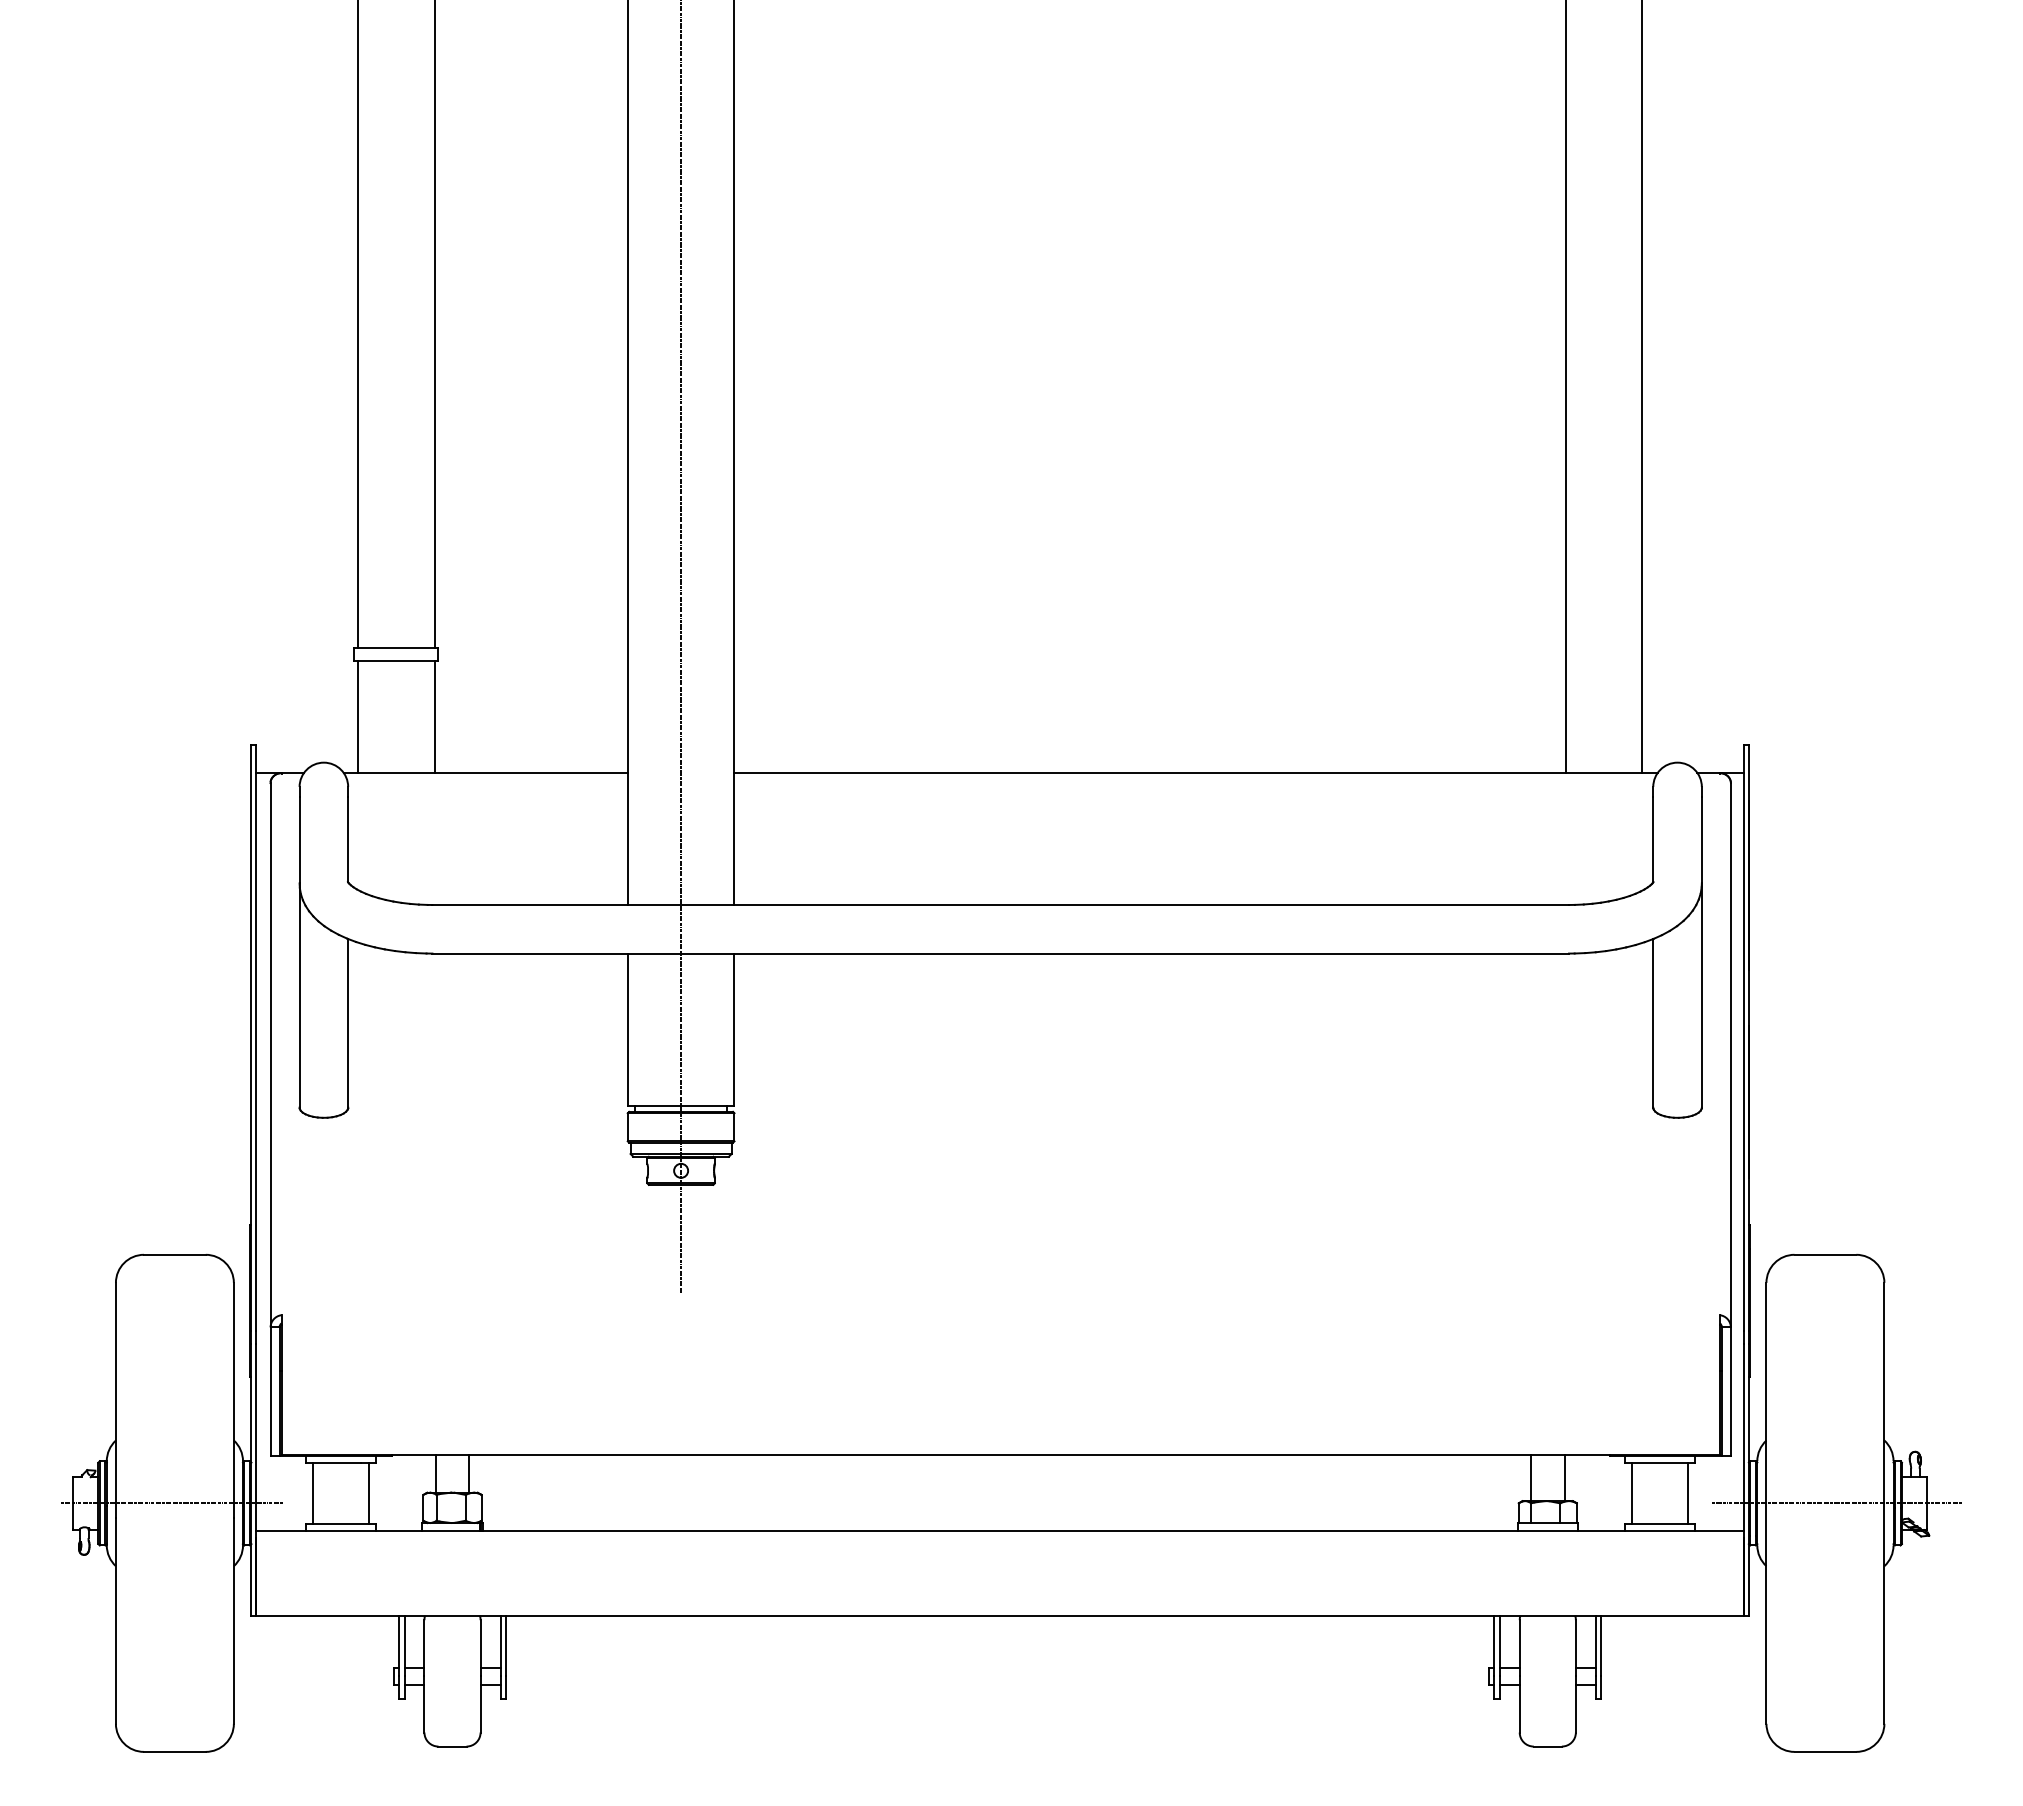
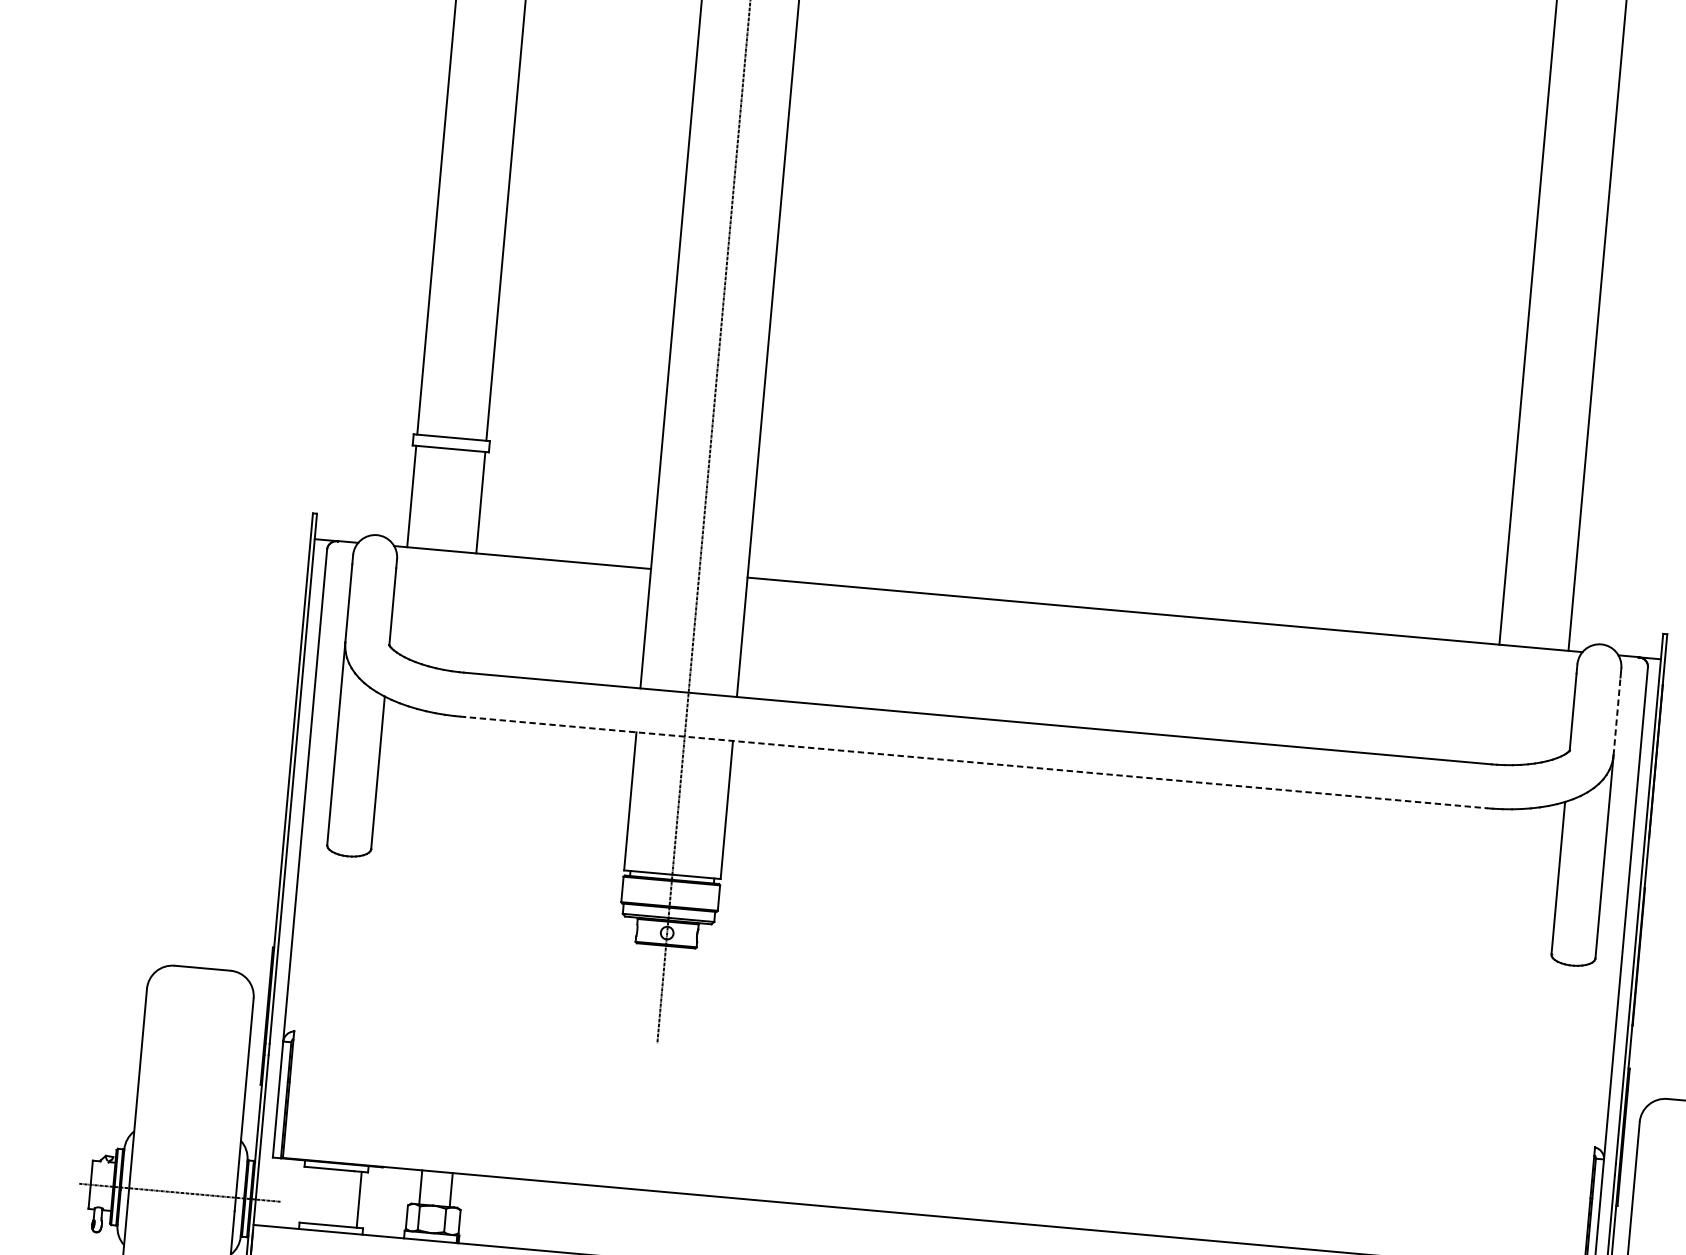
line: (1701, 839) -> (1616, 715), solid -> dashed
line: (1001, 953) -> (974, 762), solid -> dashed
line: (313, 1493) -> (308, 1195), removed

